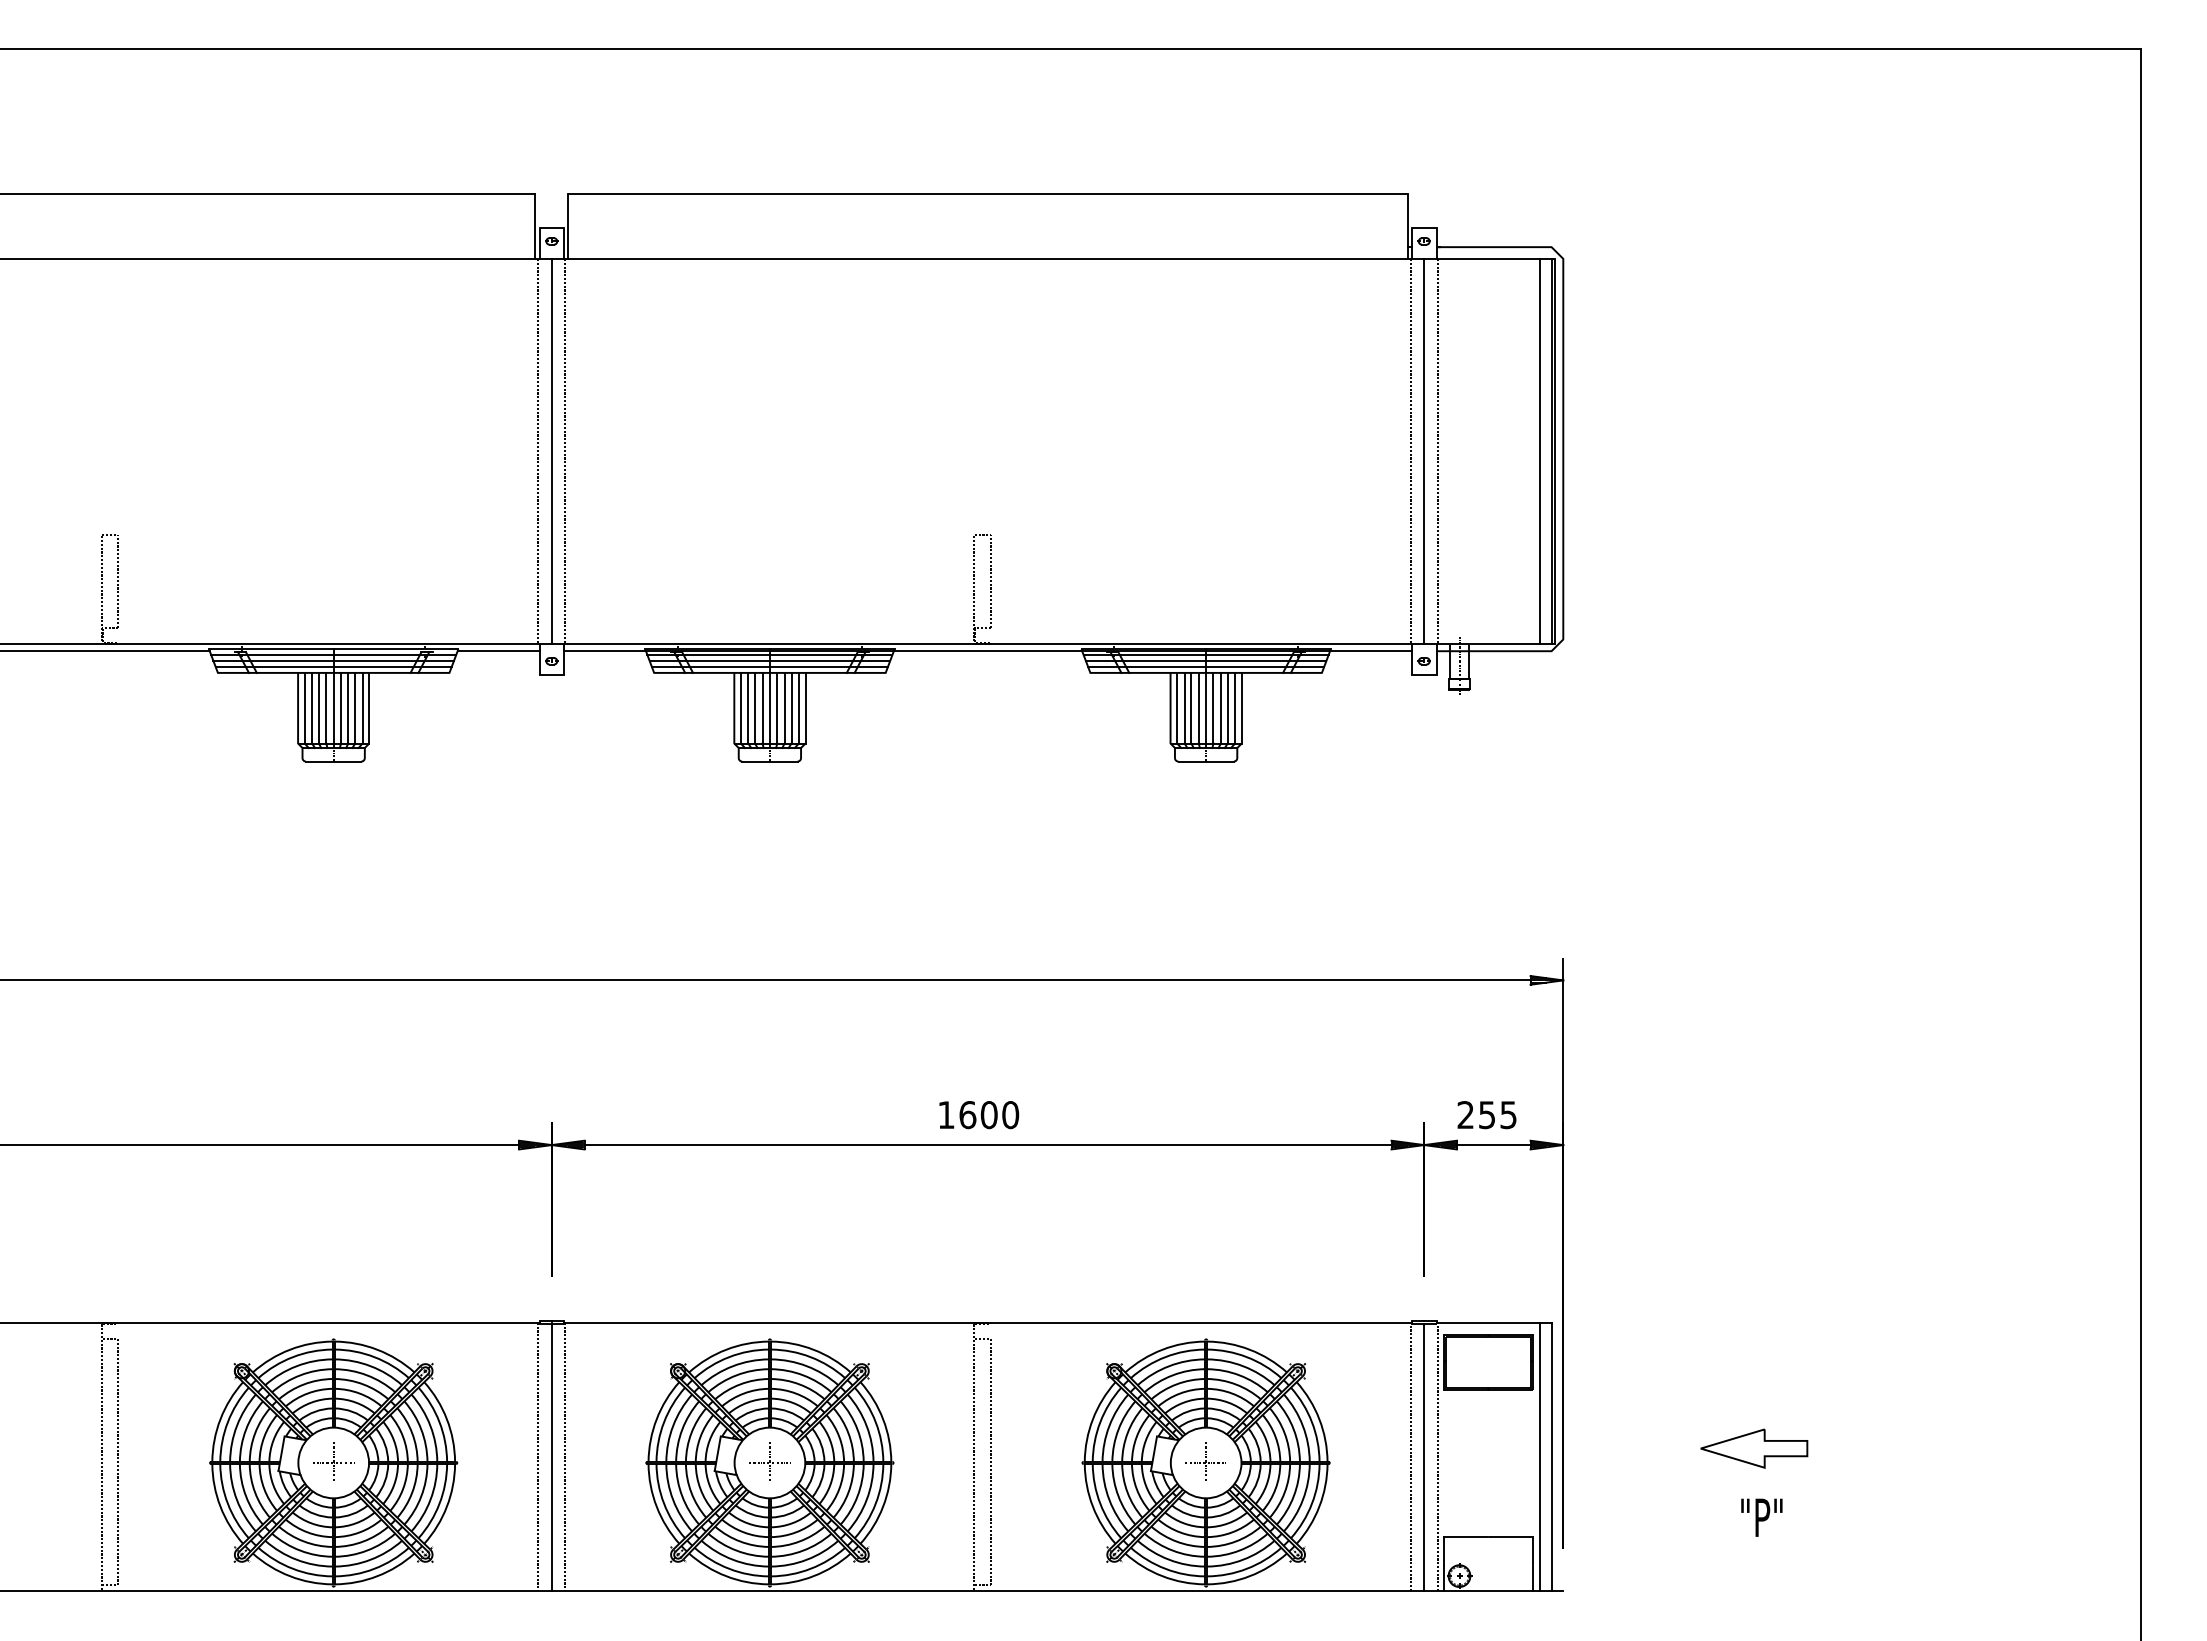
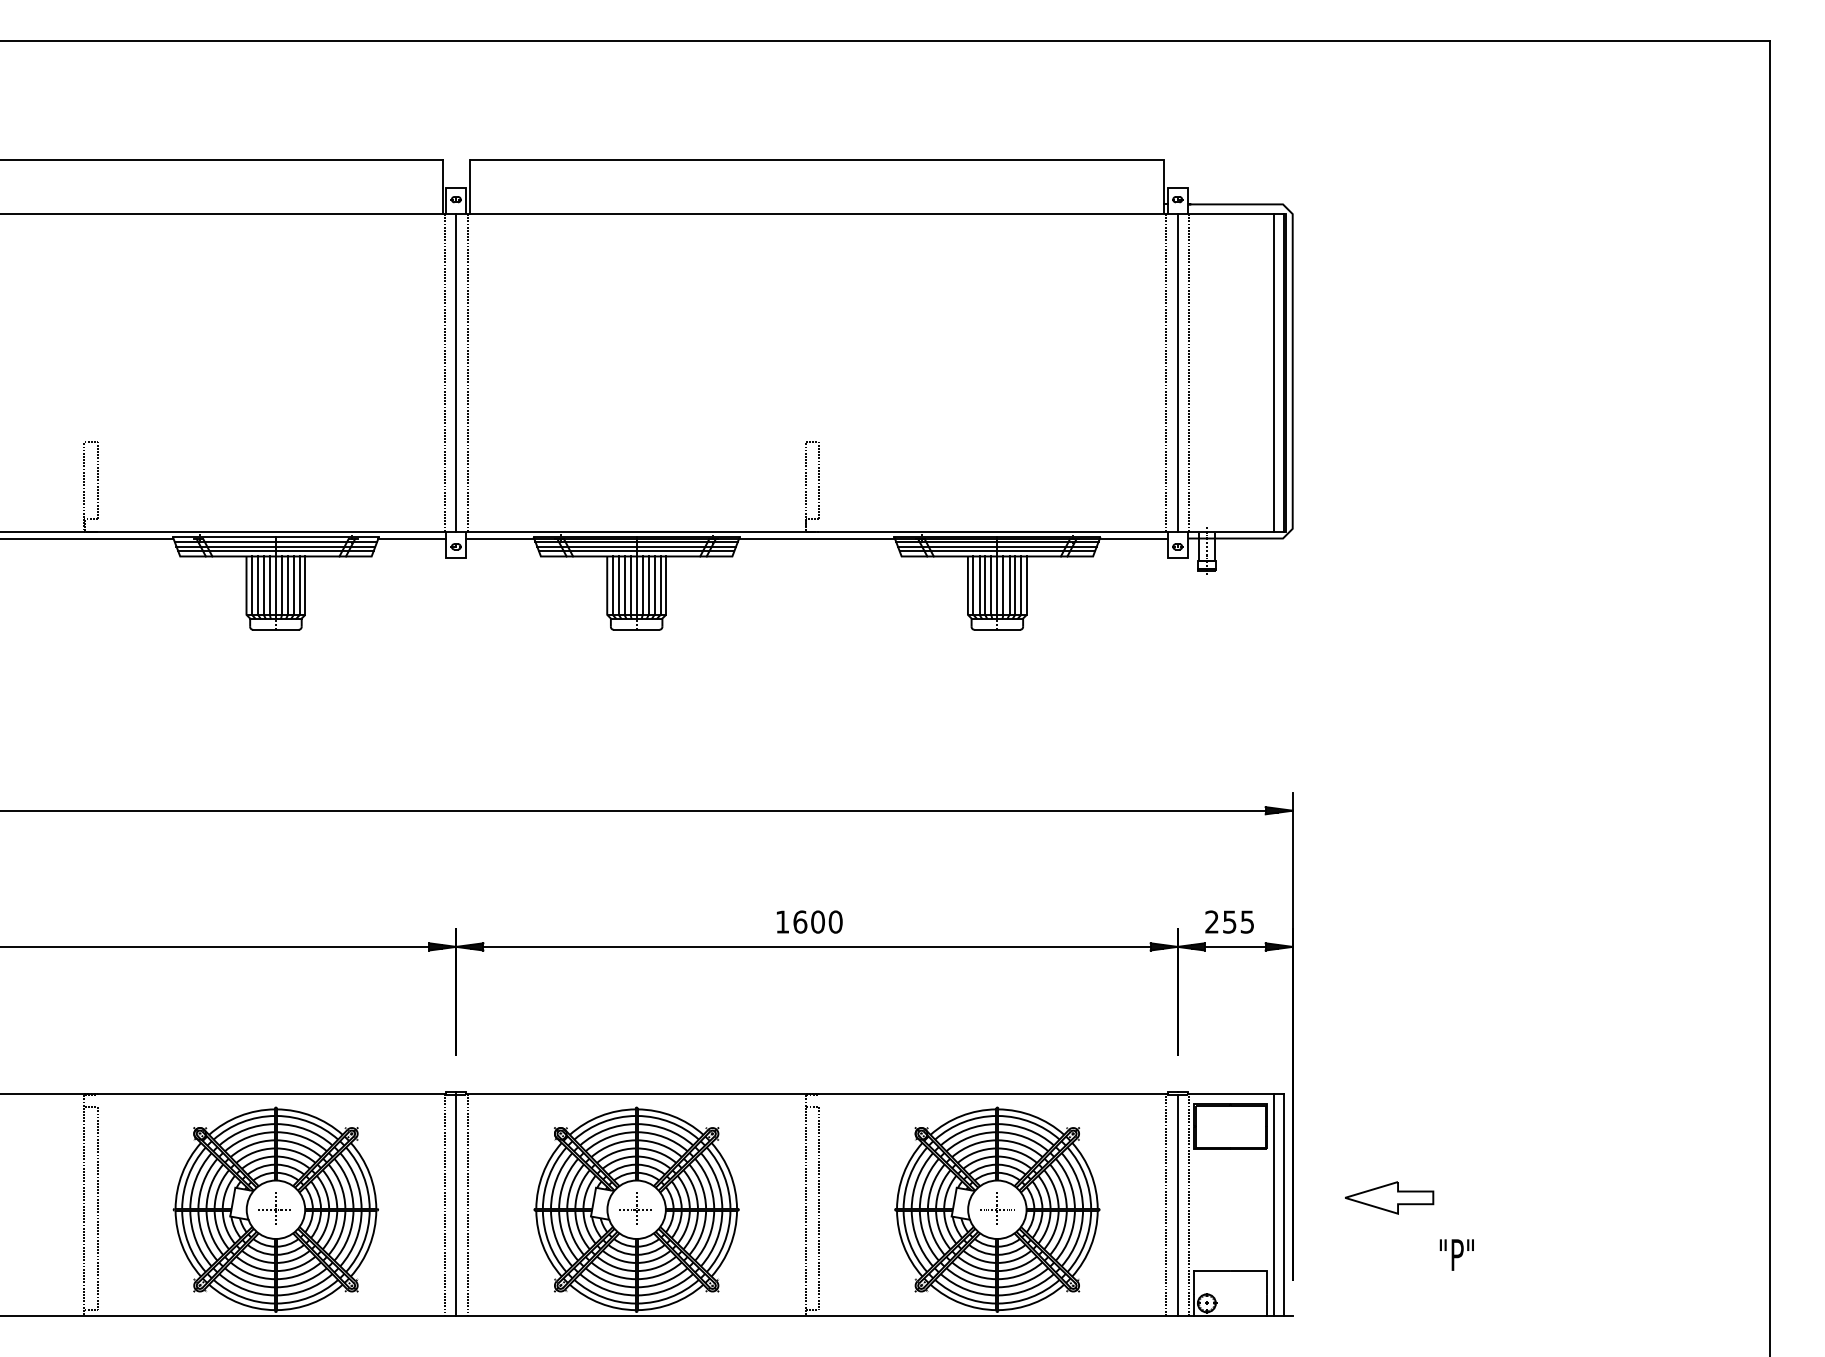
part: (1754, 1448) -> (1389, 1197), moved

